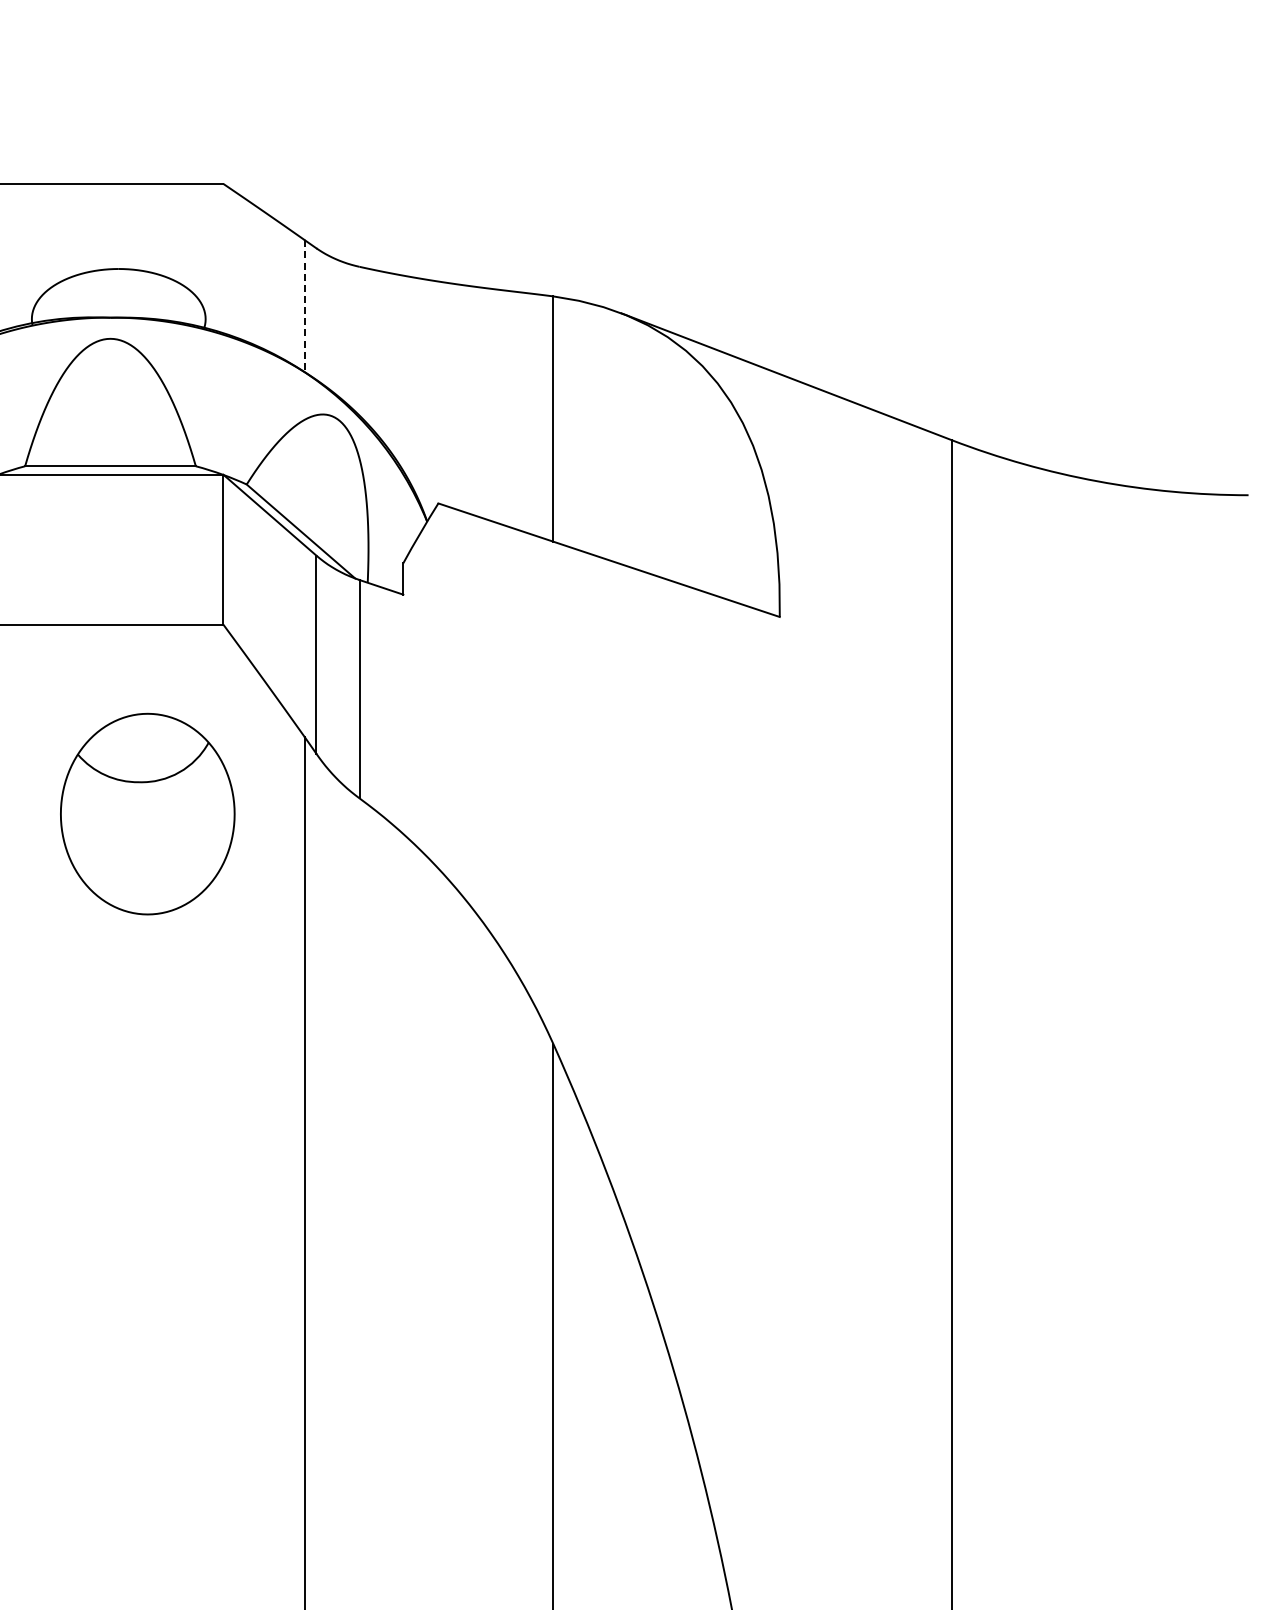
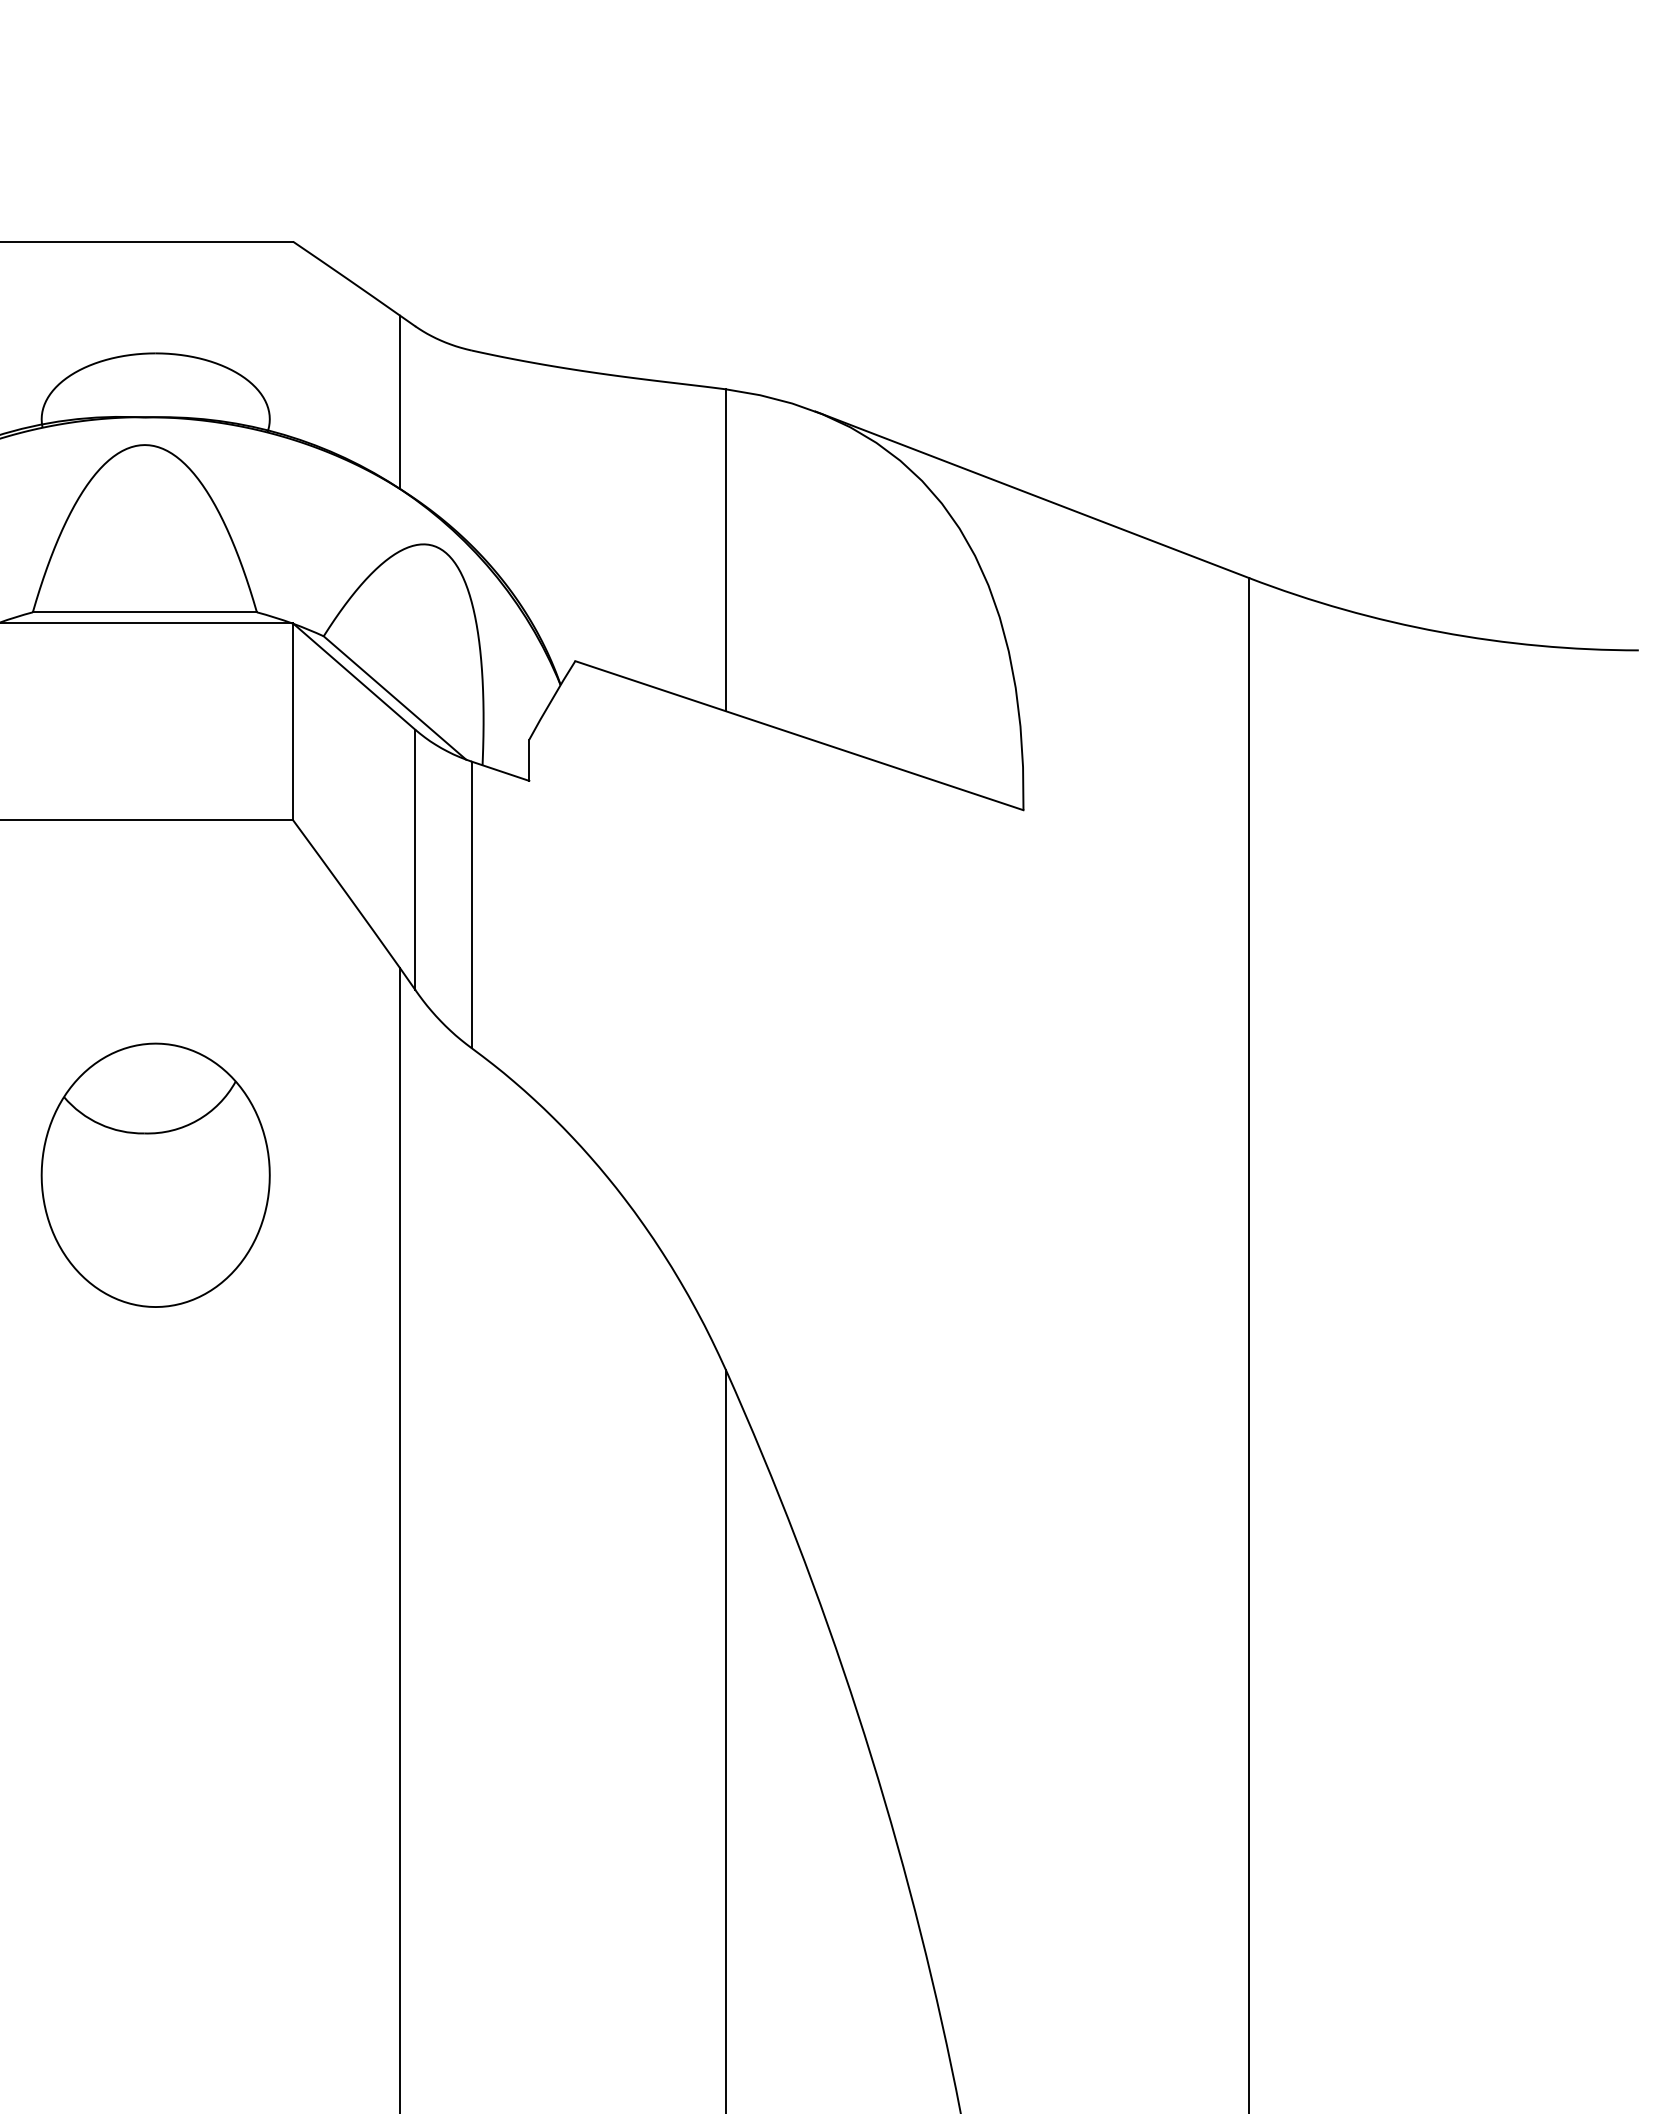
line: (304, 306) -> (399, 402), dashed -> solid
part: (147, 813) -> (155, 1174), moved

